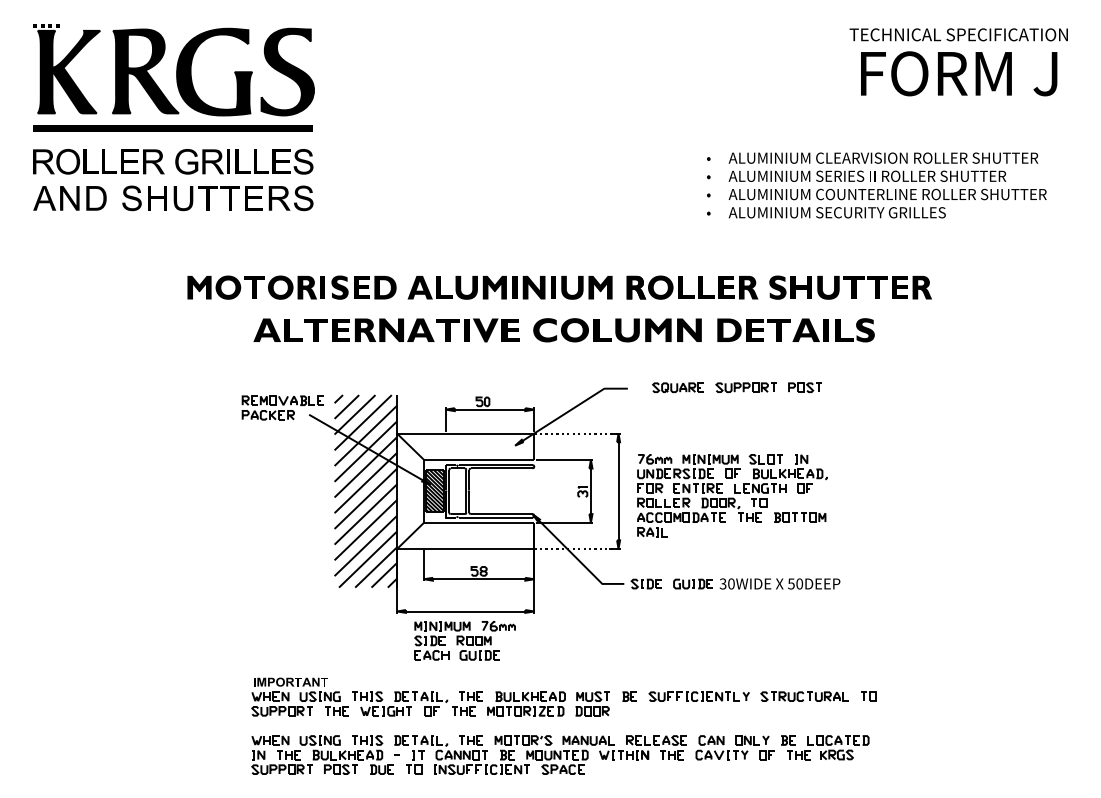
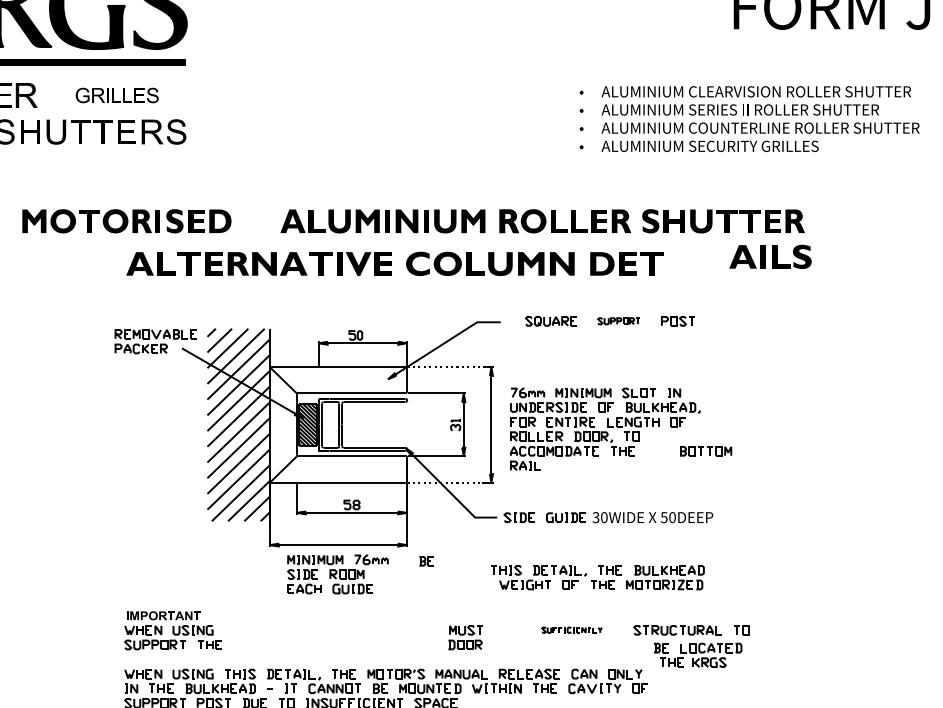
part: (244, 161) -> (117, 95), size x0.6
part: (291, 287) -> (126, 221), moved
part: (833, 330) -> (770, 257), moved
part: (745, 387) -> (618, 321), size x0.7
part: (800, 517) -> (706, 451), moved
part: (629, 696) -> (426, 561), moved
part: (698, 696) -> (571, 630), size x0.6
part: (458, 703) -> (597, 577), moved
part: (825, 747) -> (698, 655), moved

